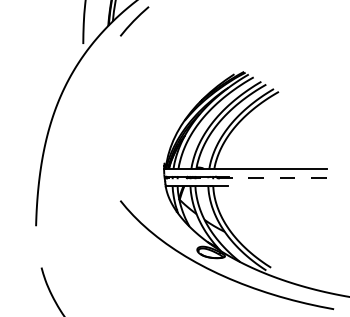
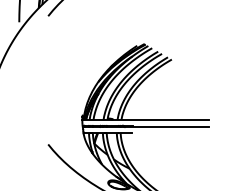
line: (245, 178) -> (145, 127), dashed -> solid

